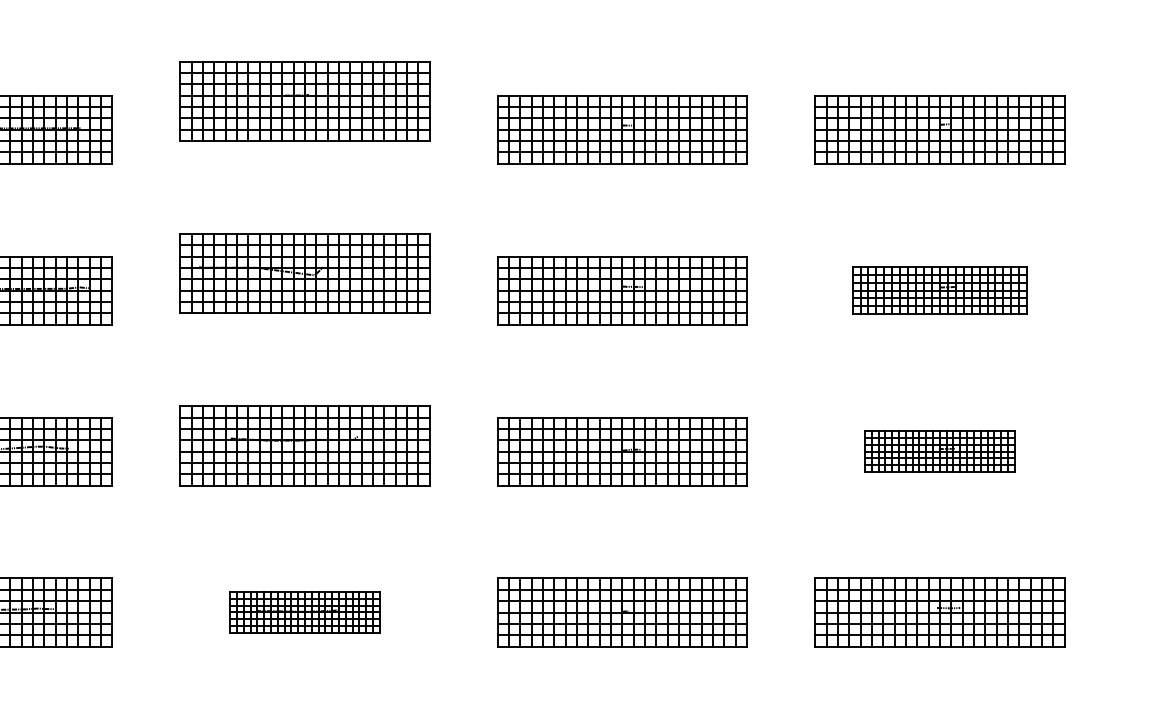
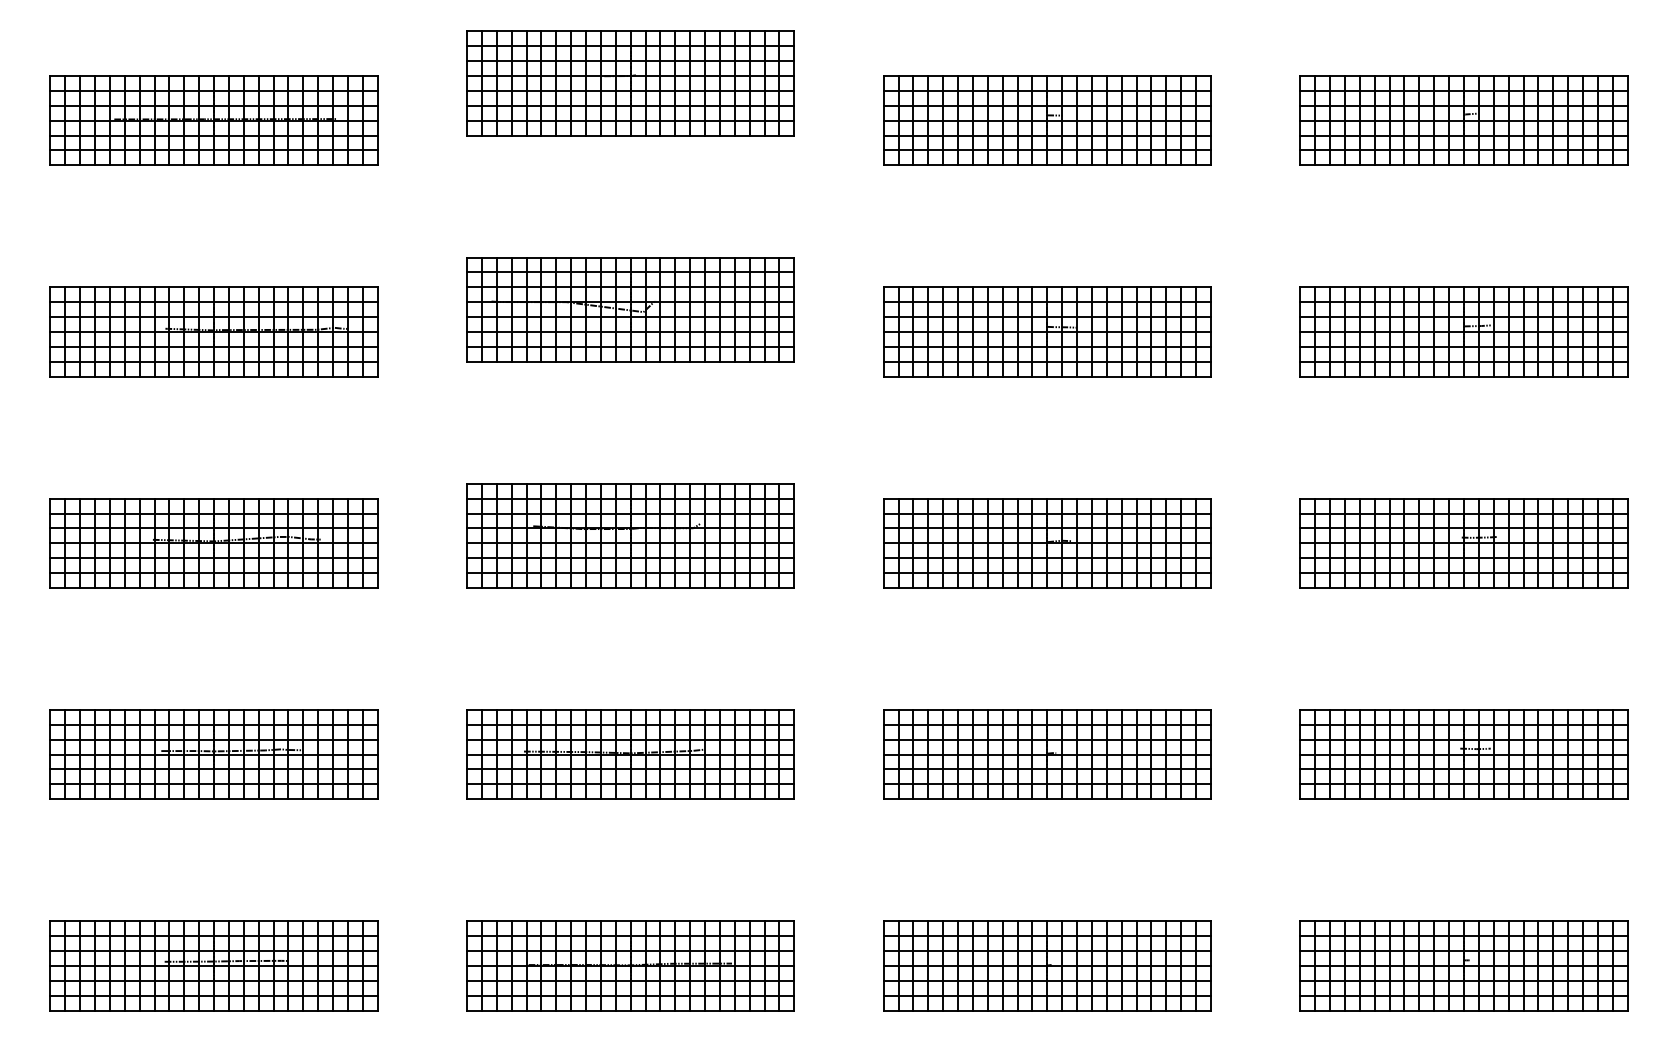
part: (939, 290) -> (1463, 331), size x1.43
part: (939, 451) -> (1463, 543), size x1.67
part: (304, 612) -> (630, 754), size x1.67

